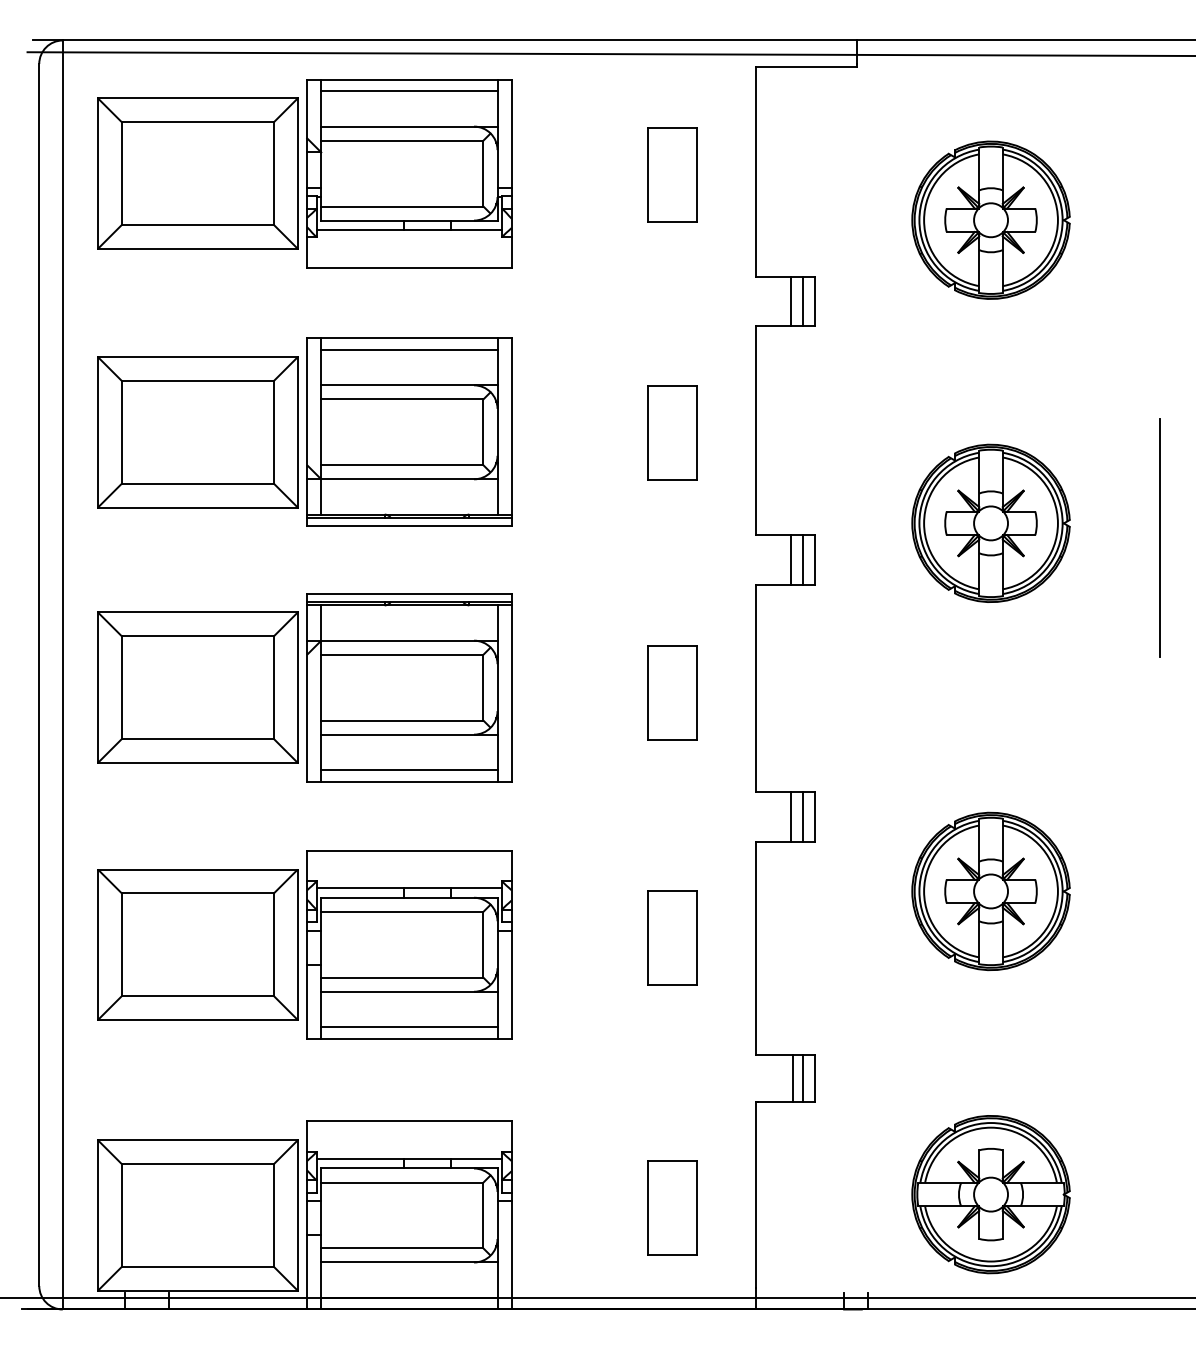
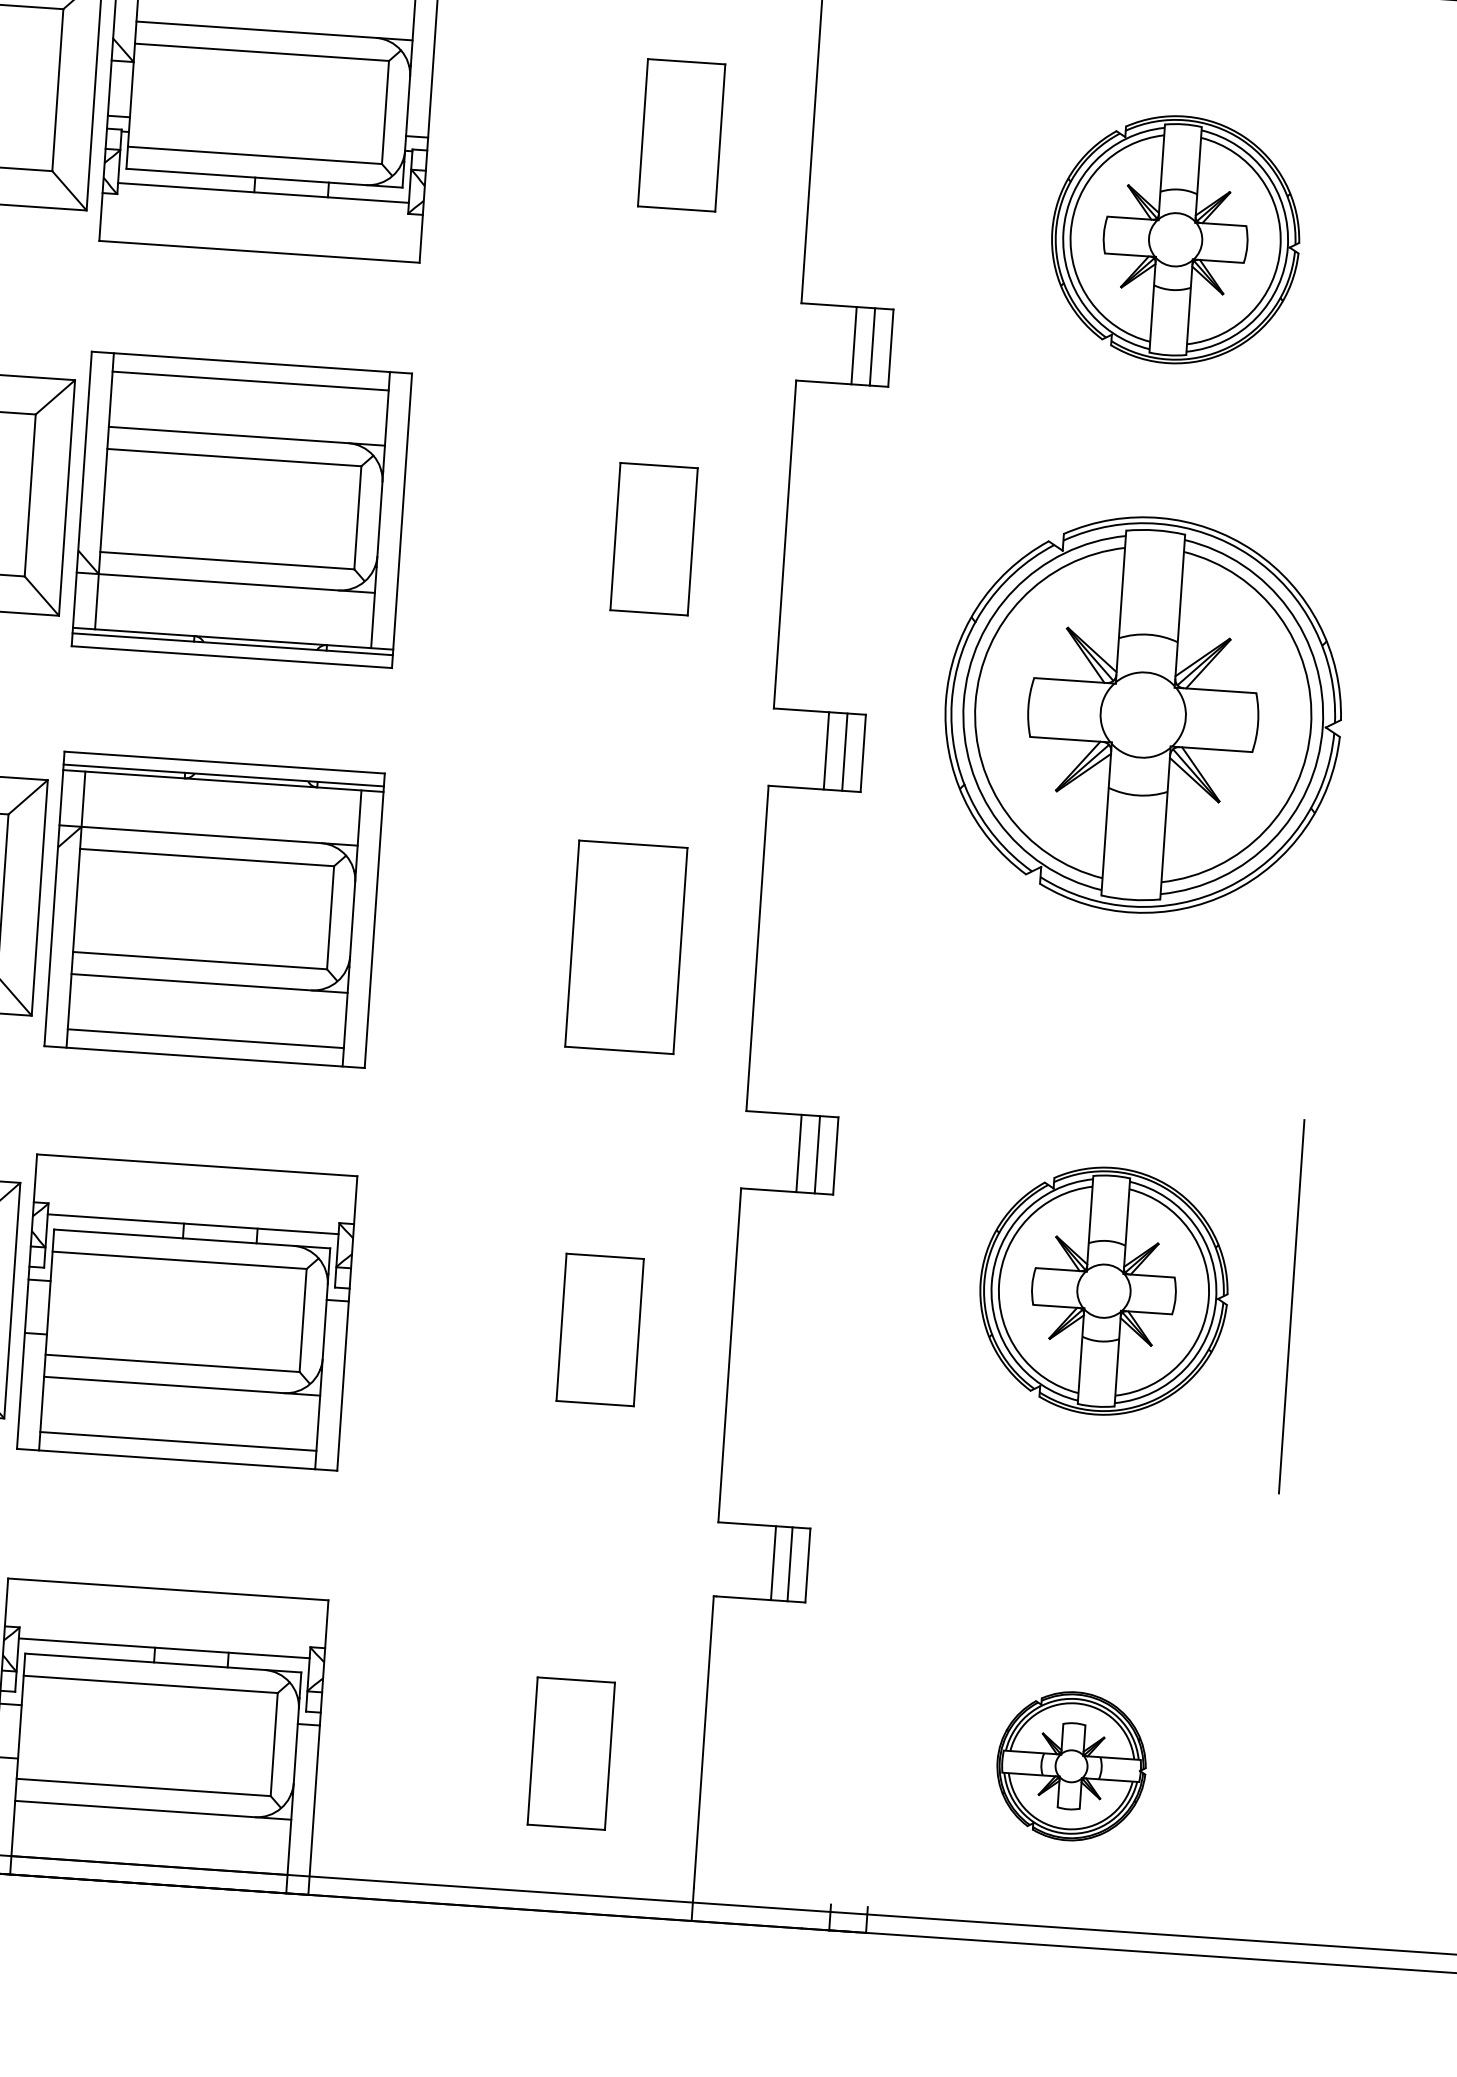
part: (990, 522) -> (1142, 713), size x1.6
line: (1159, 537) -> (1291, 1305), moved
part: (672, 692) -> (626, 945), size x1.4
part: (990, 1194) -> (1070, 1765), size x0.6

